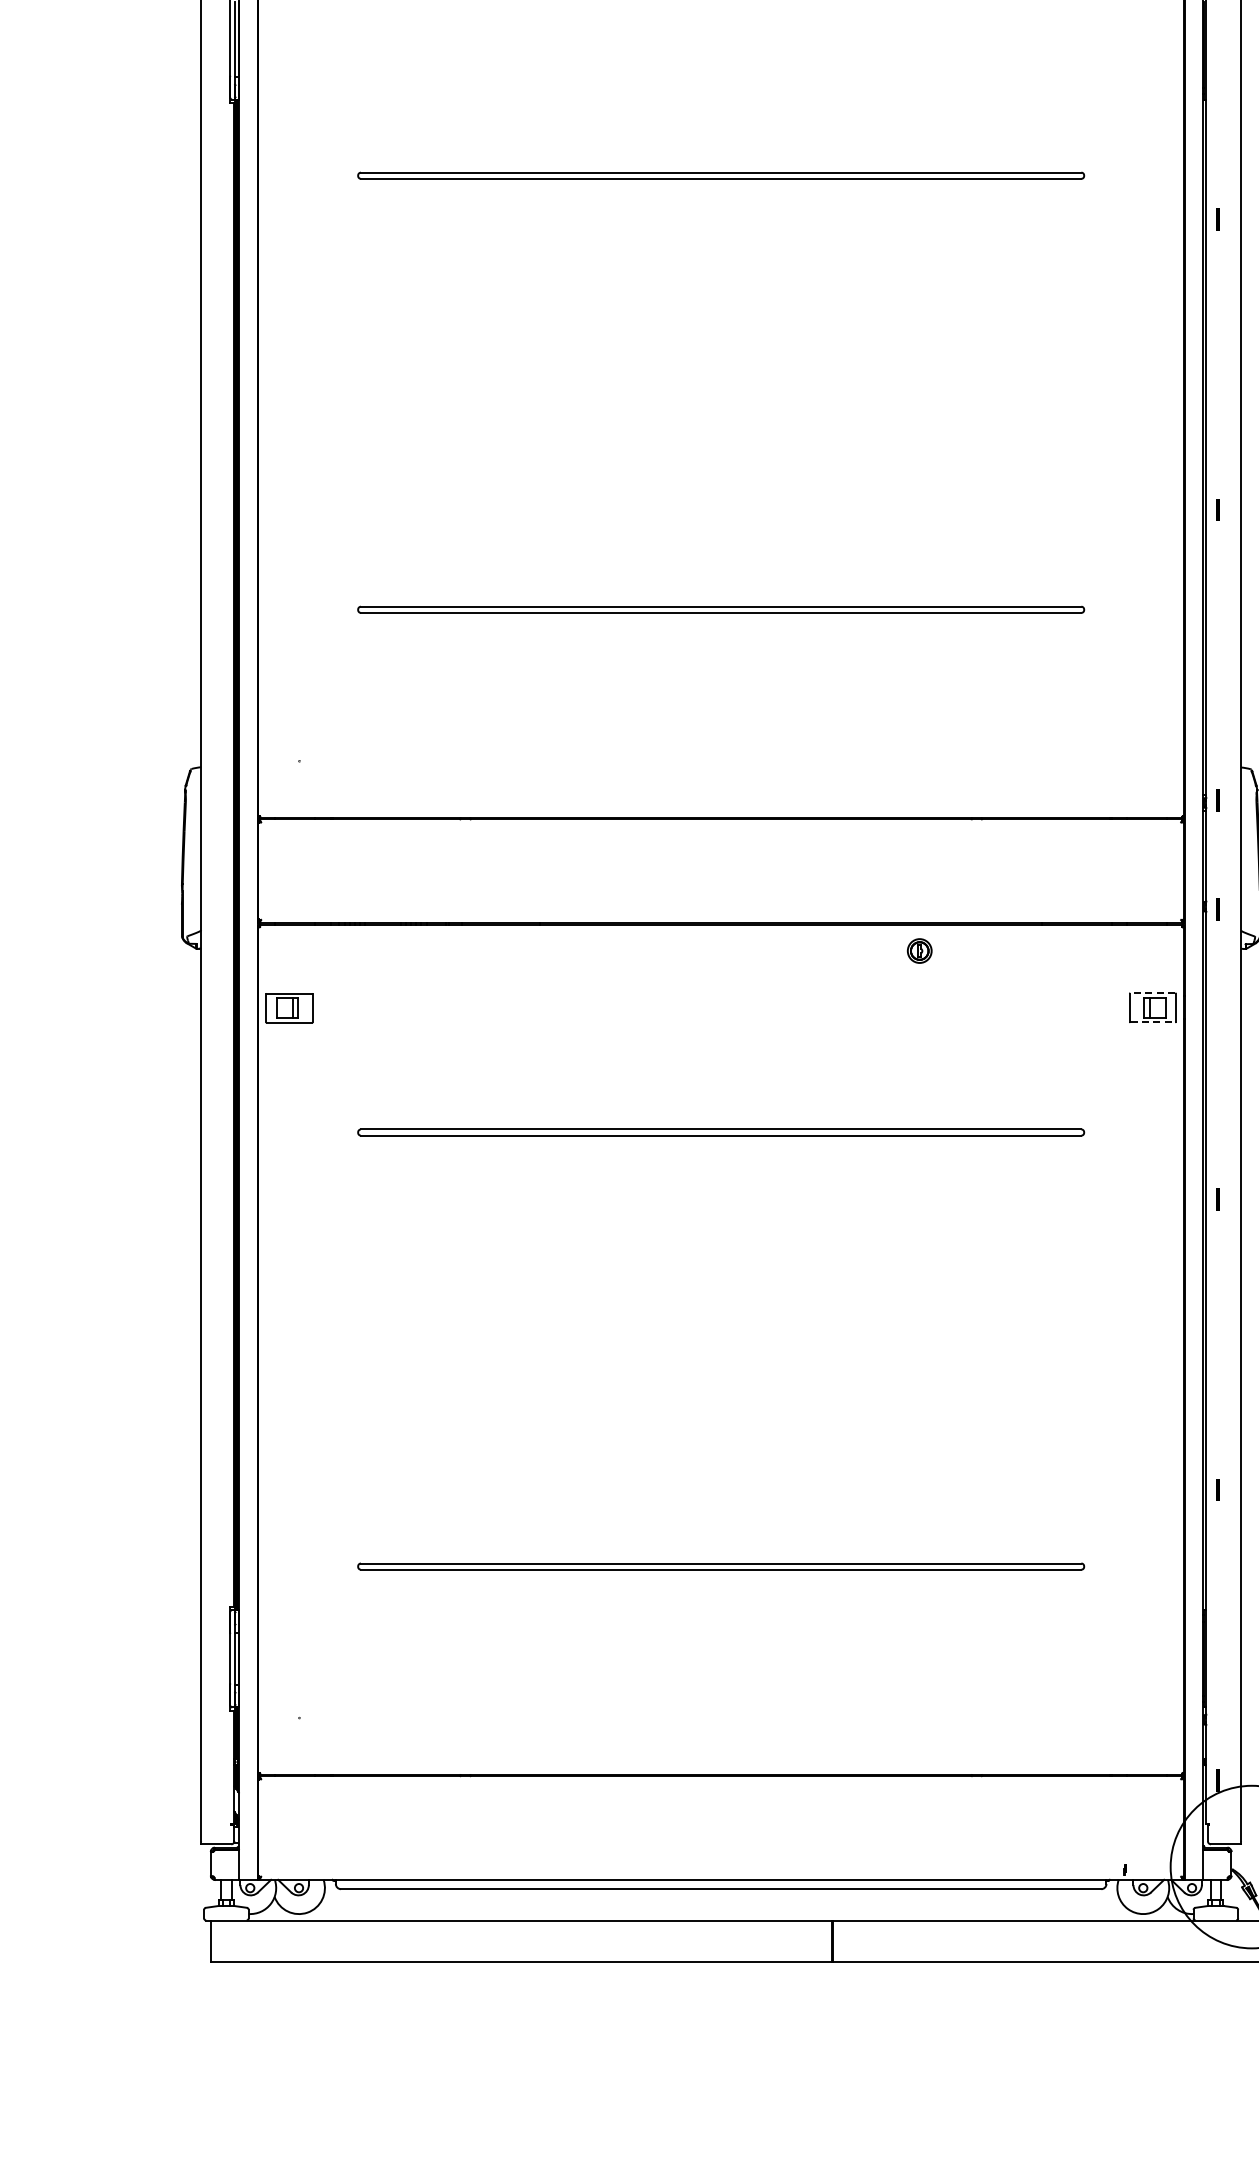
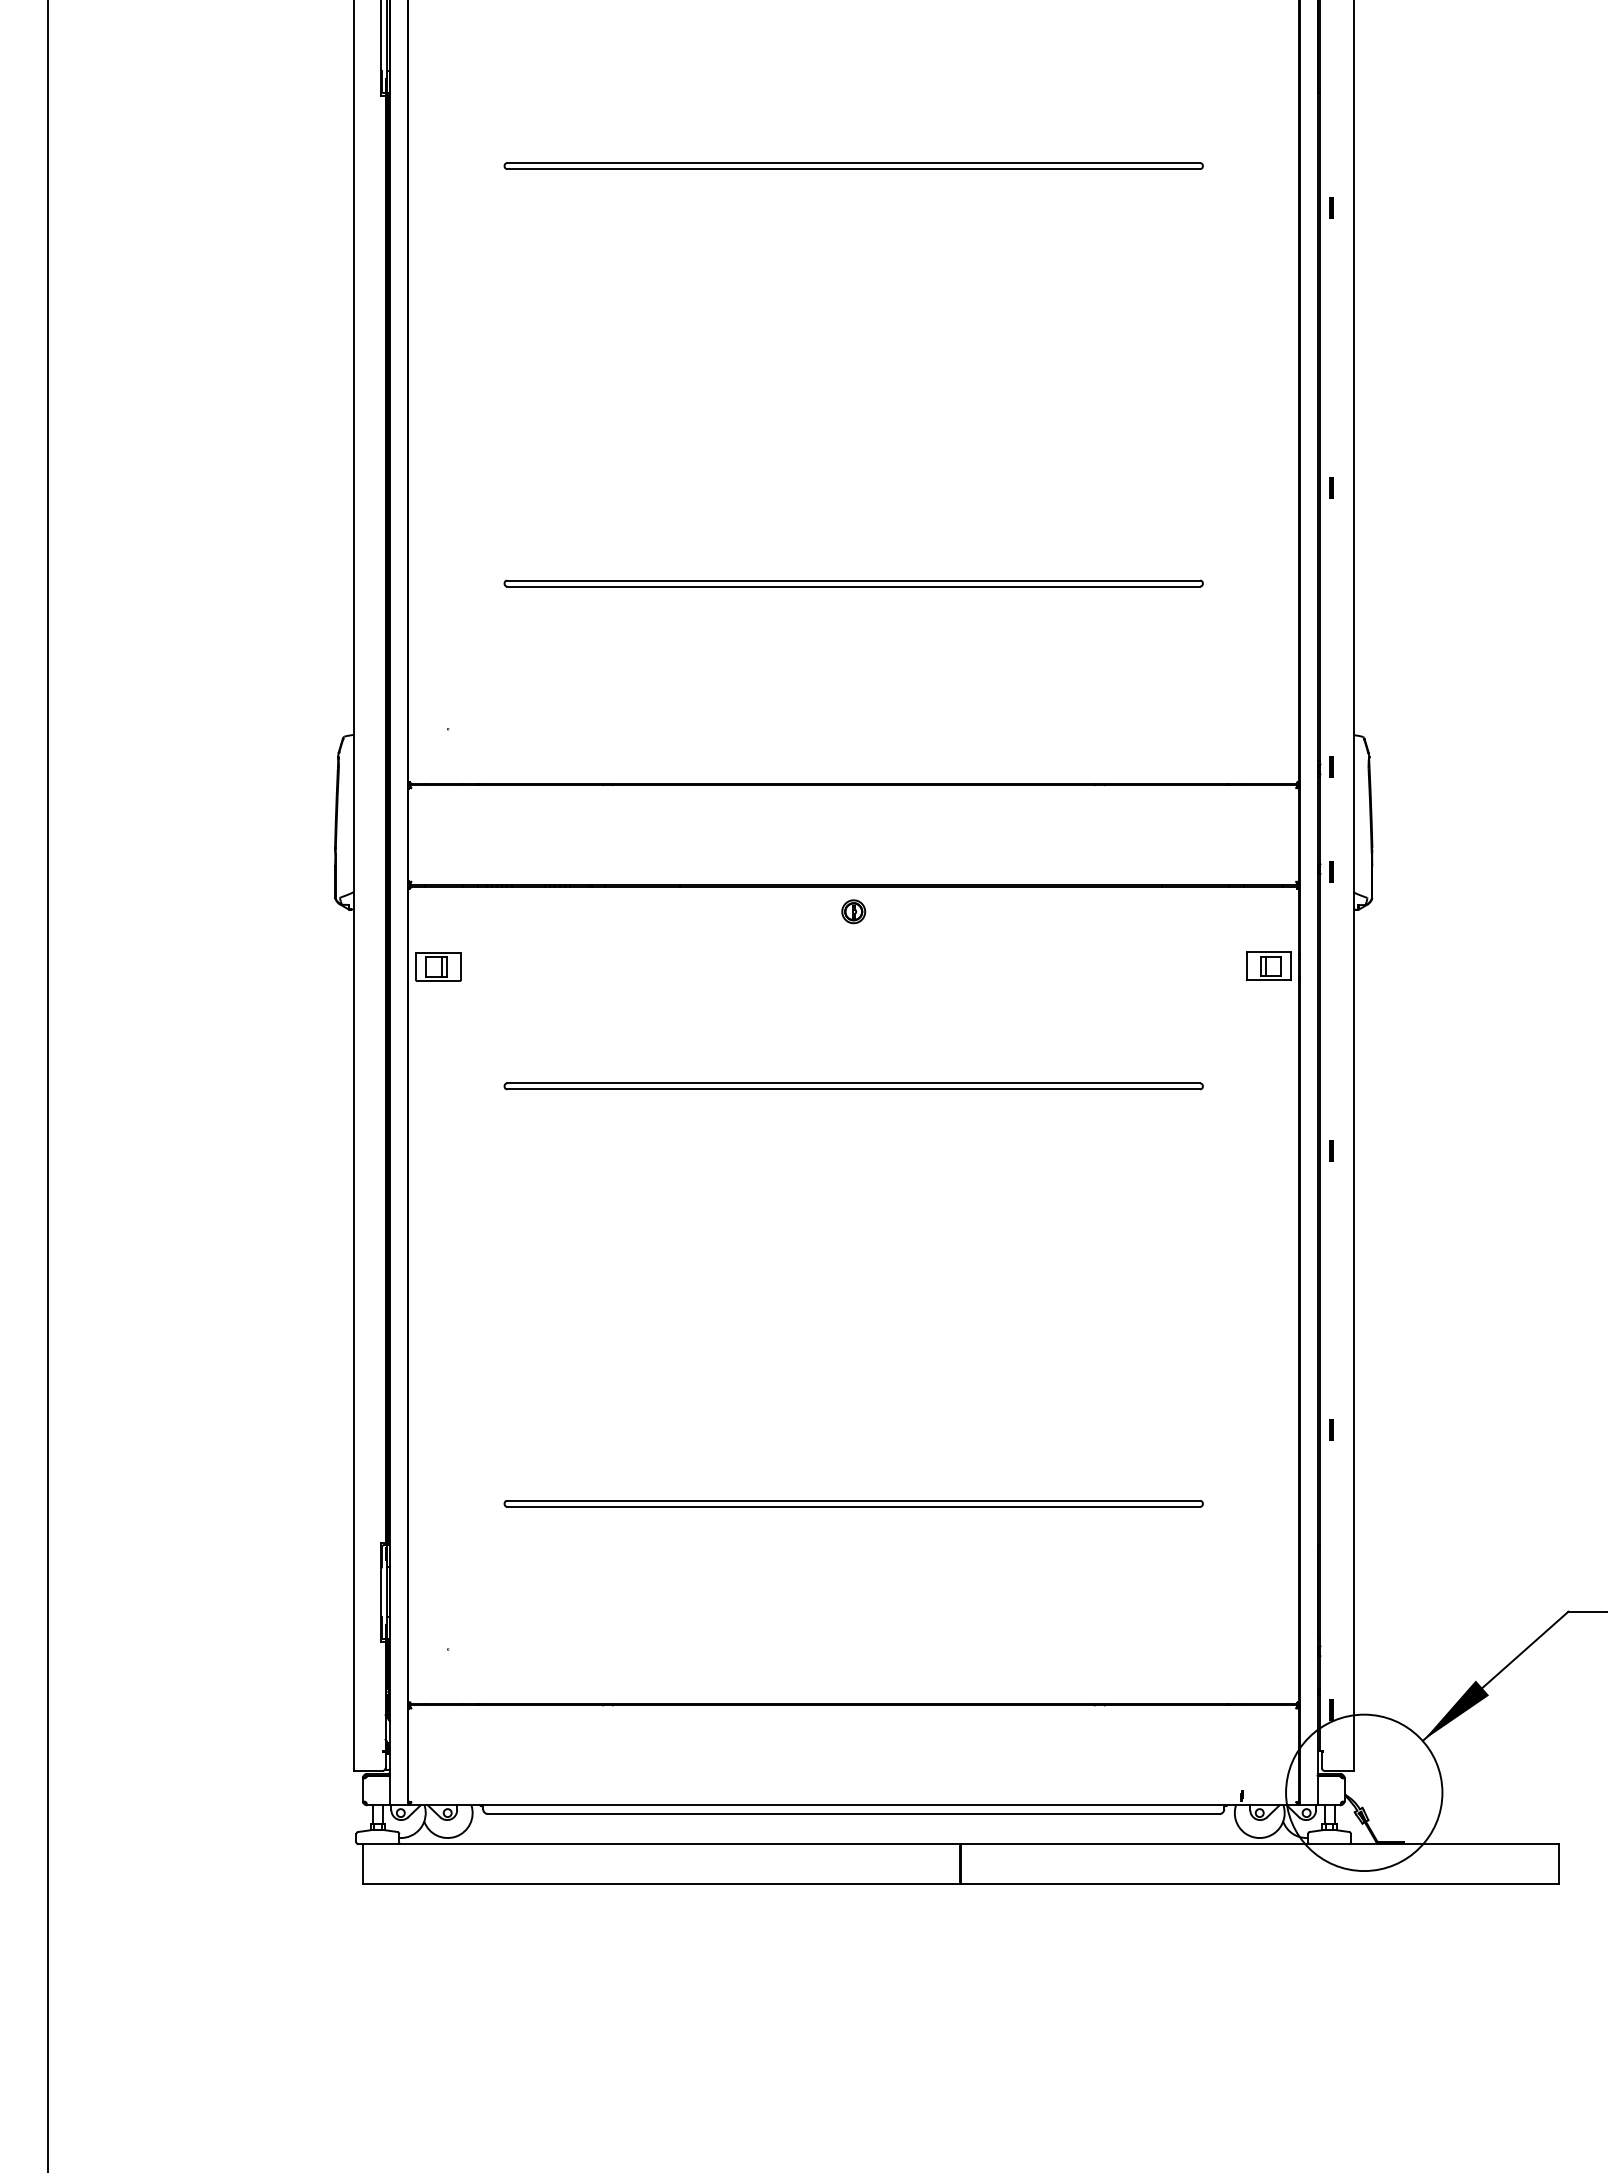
part: (919, 950) -> (853, 911), moved
line: (1152, 993) -> (1268, 952), dashed -> solid
line: (1152, 1022) -> (1268, 980), dashed -> solid

